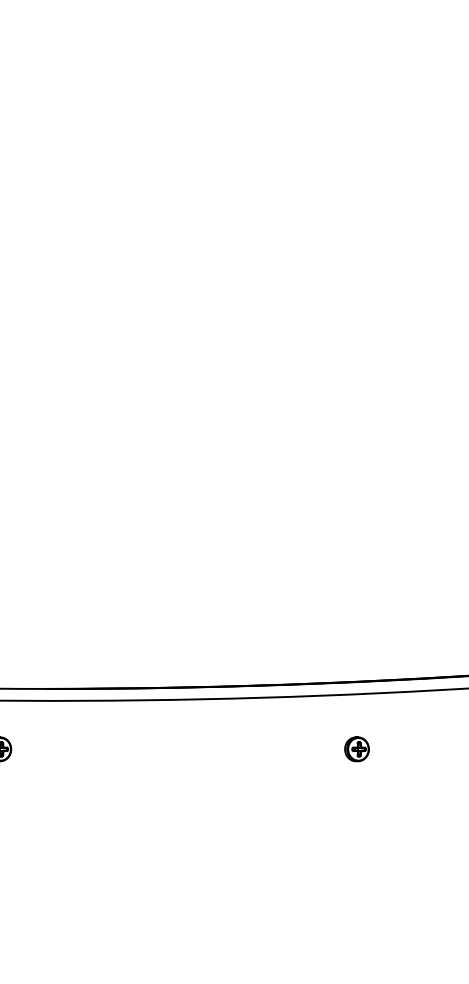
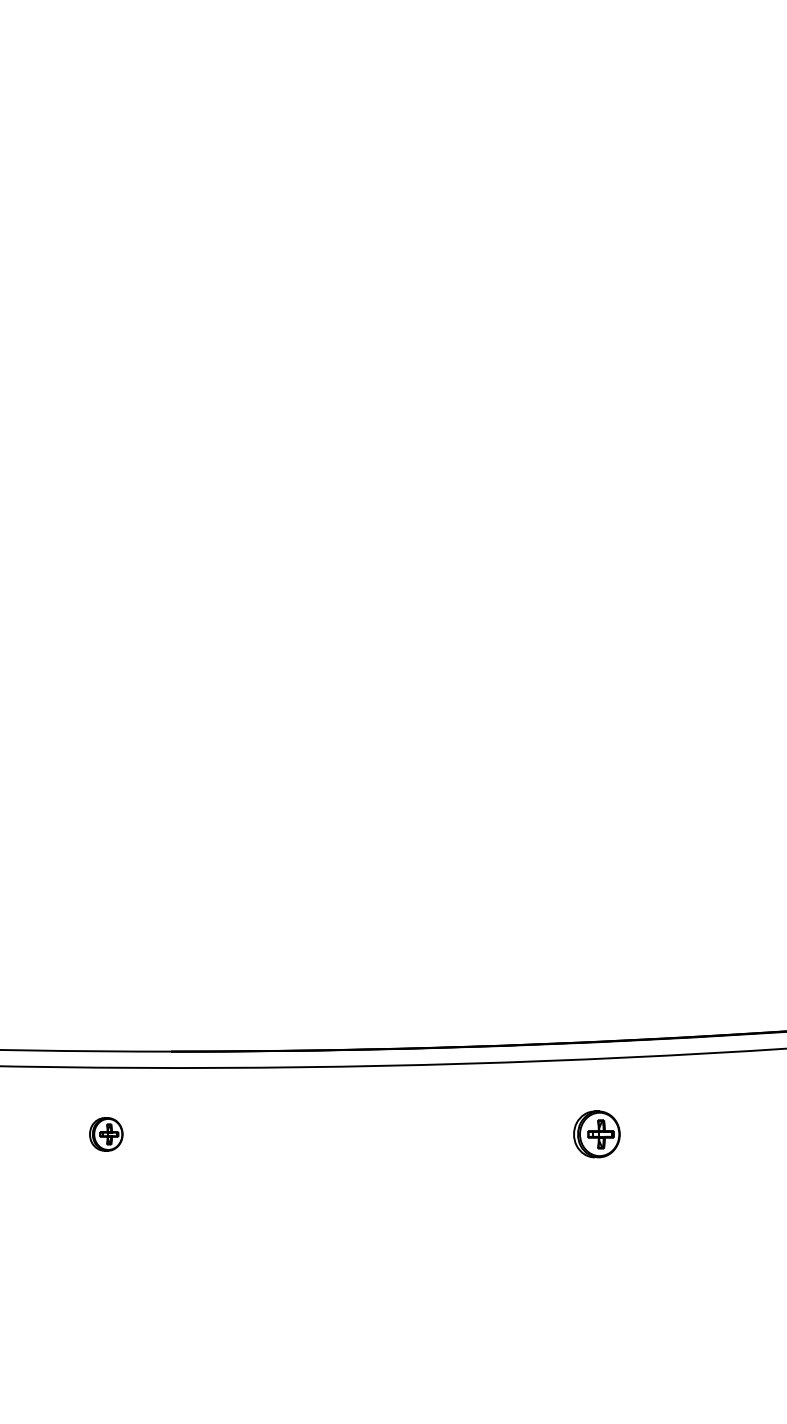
part: (356, 749) -> (596, 1134), size x1.4

